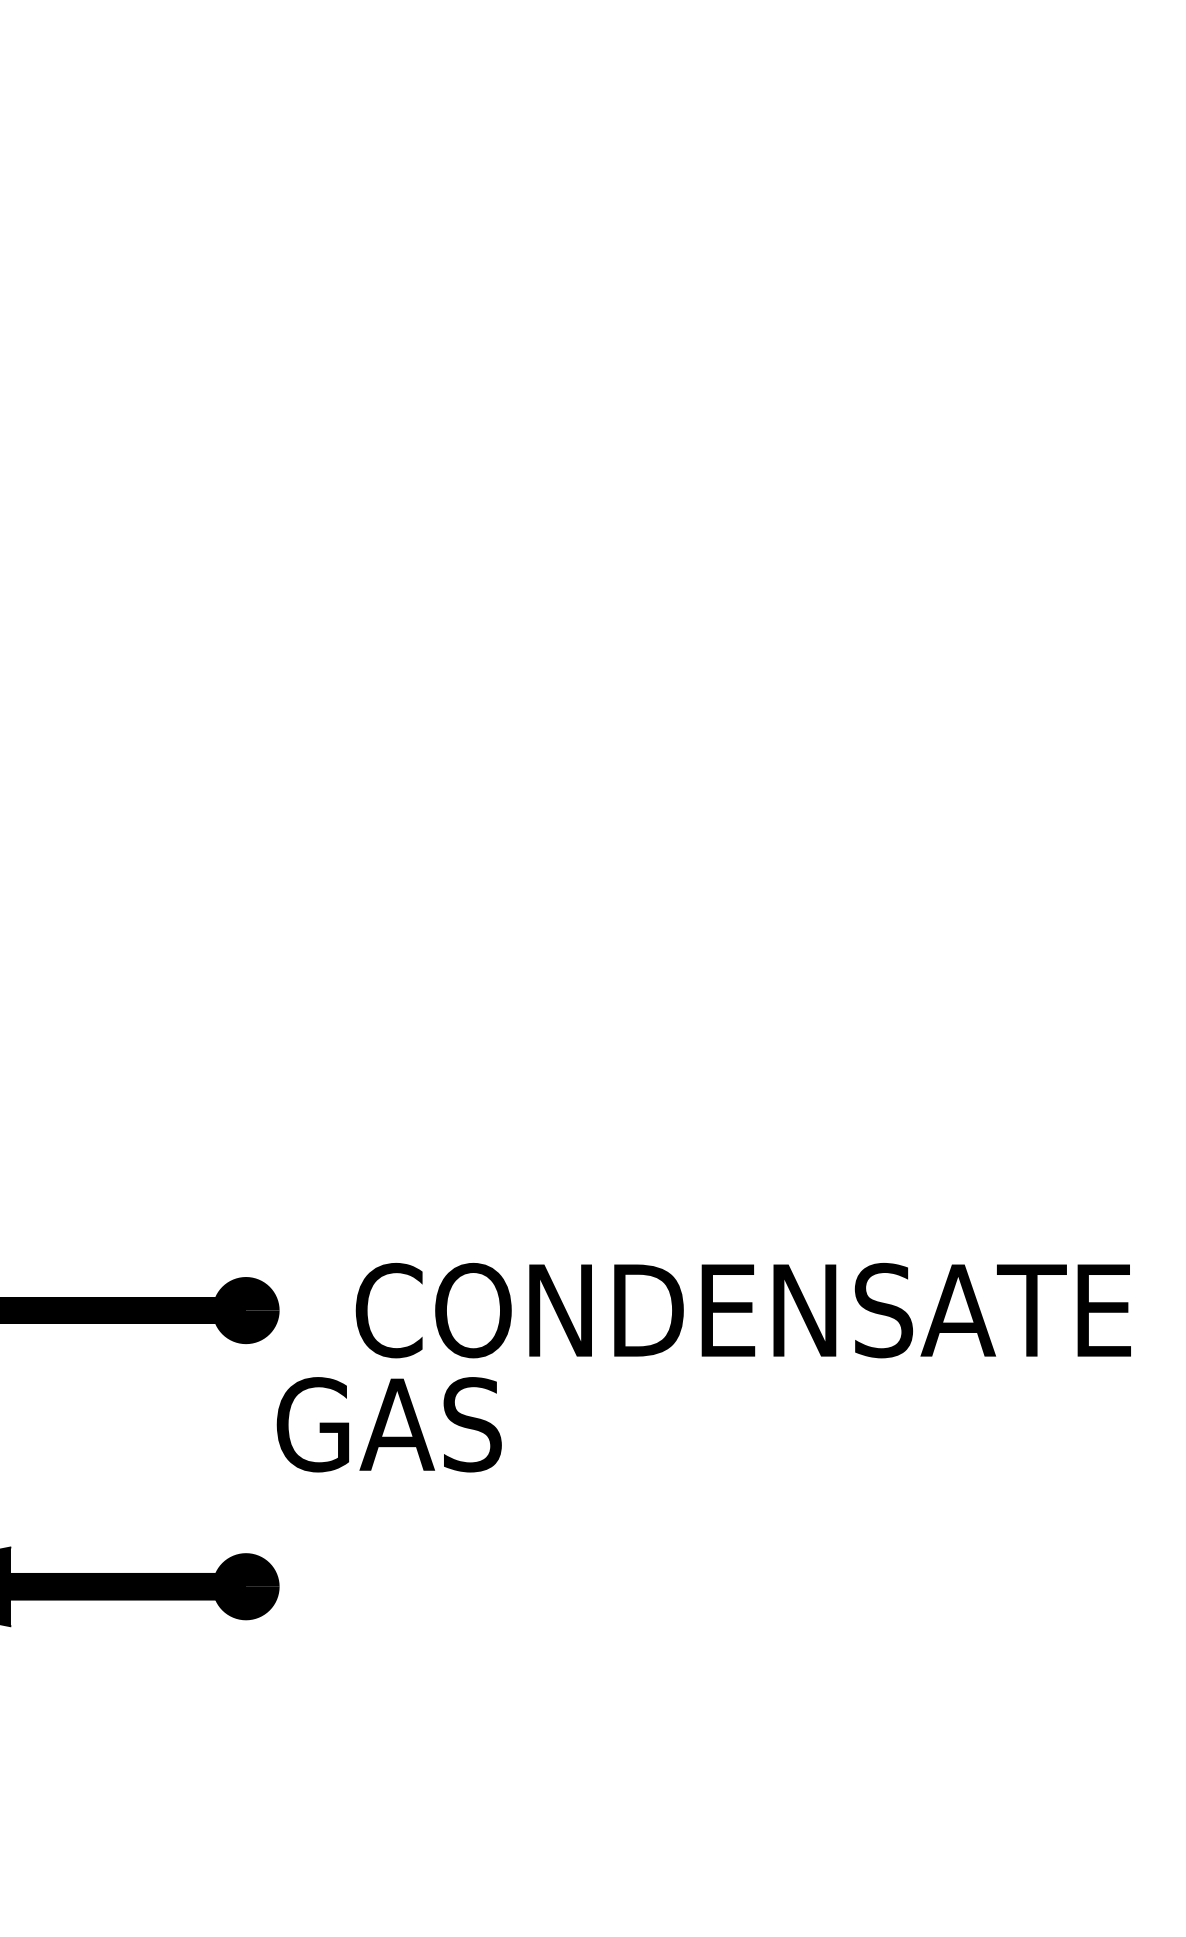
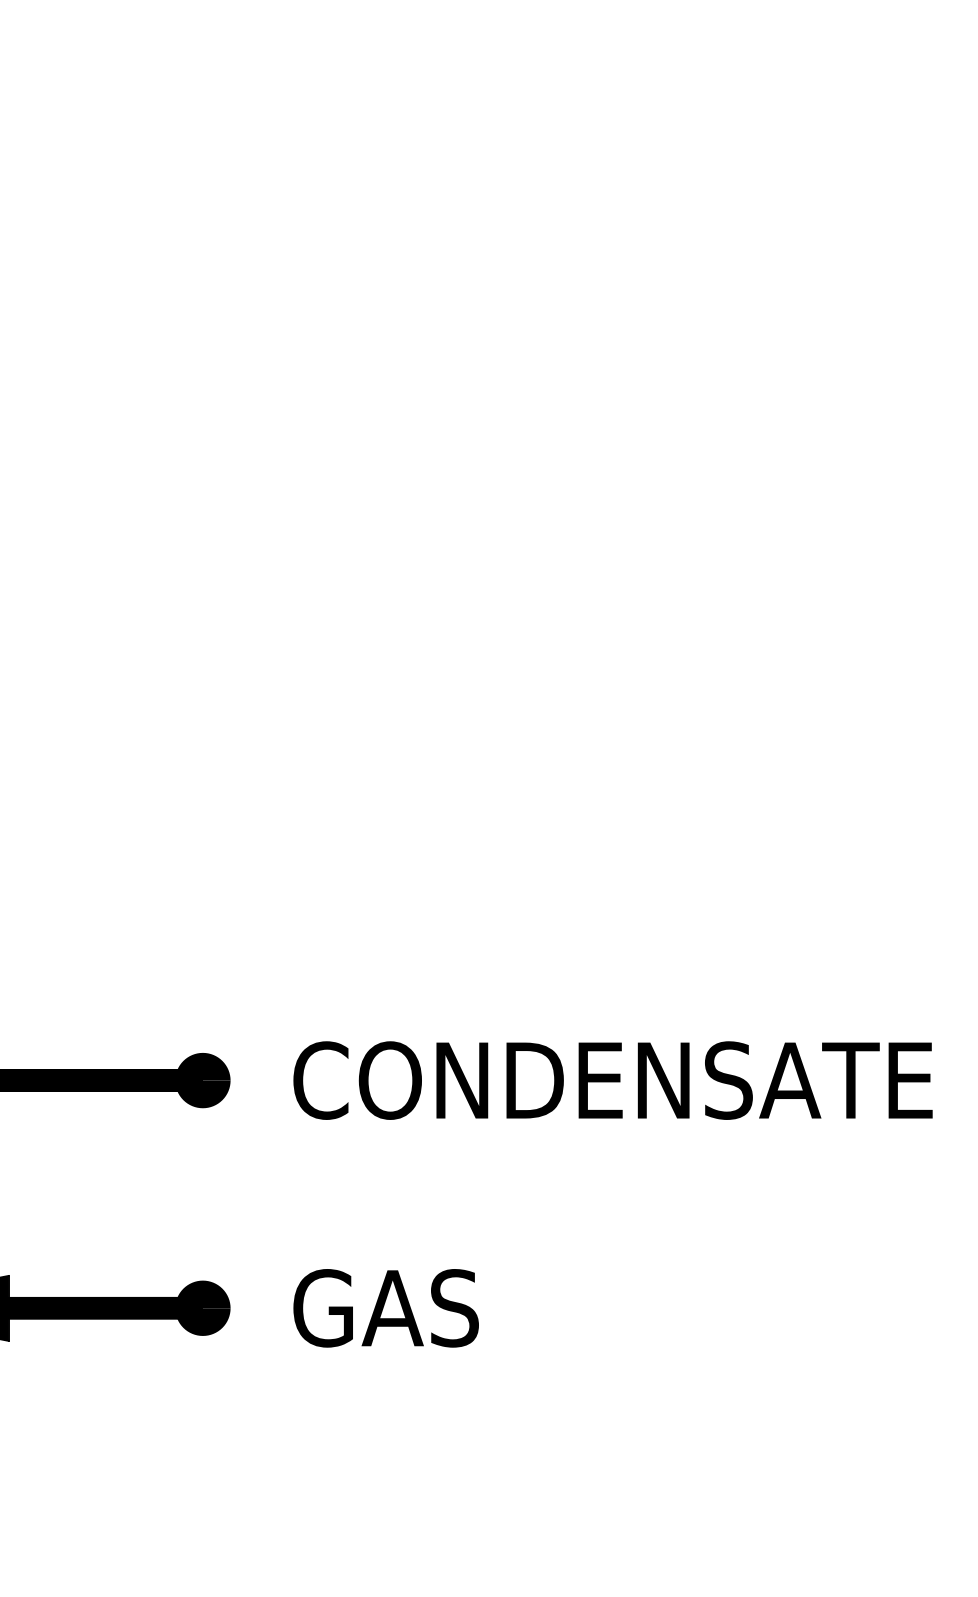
text: (388, 1424) -> (385, 1308), moved

